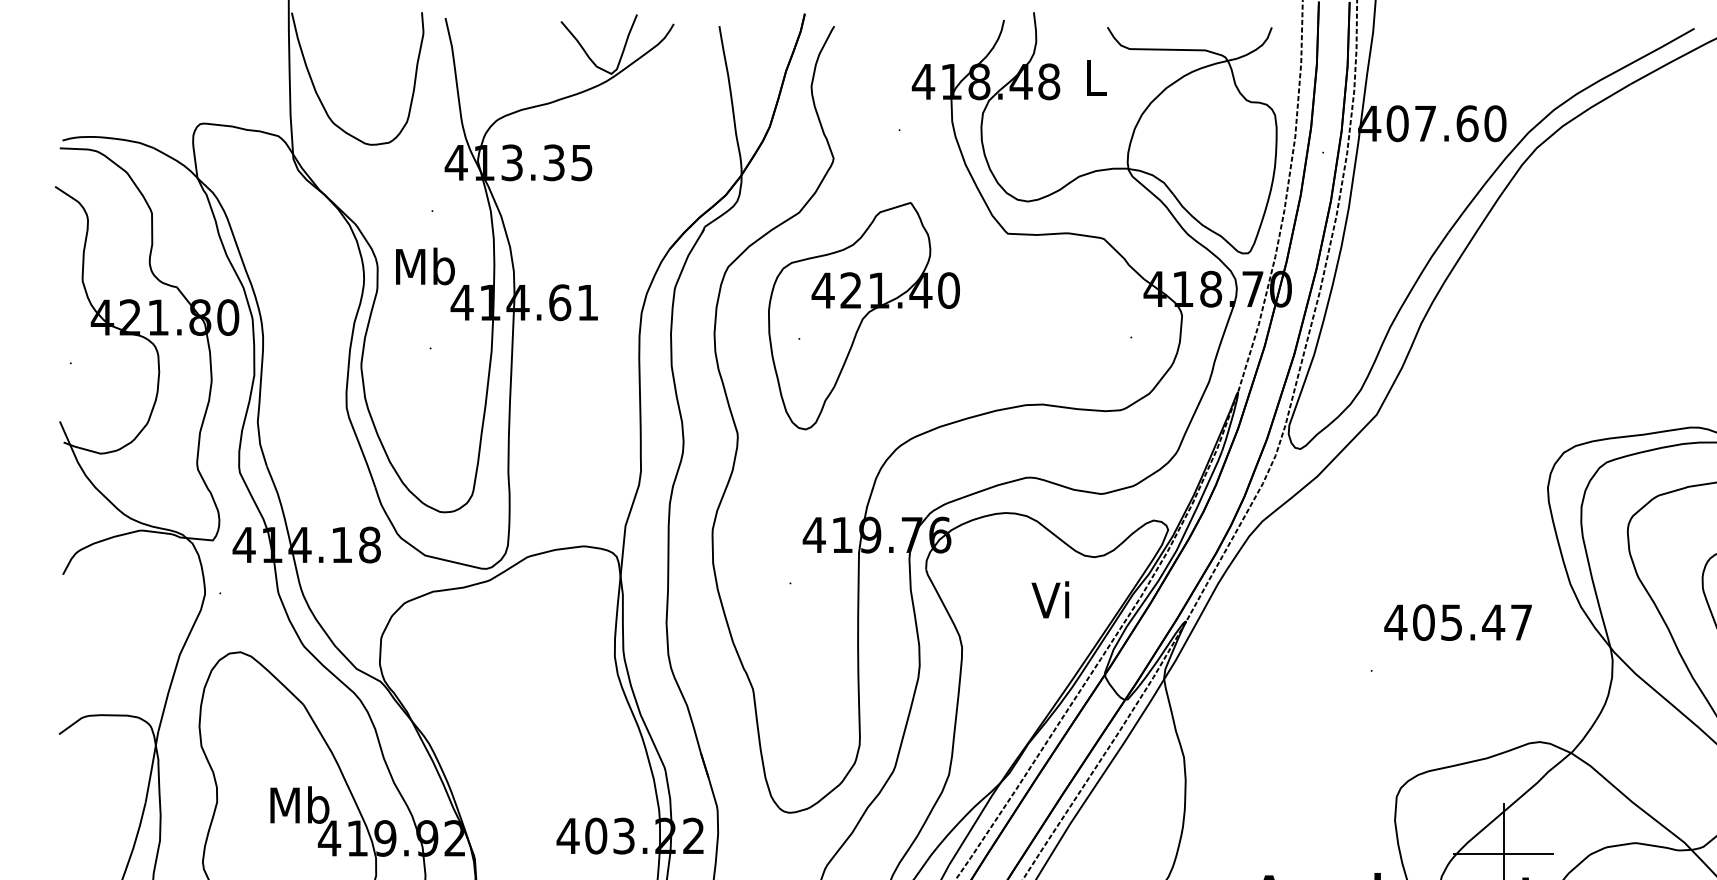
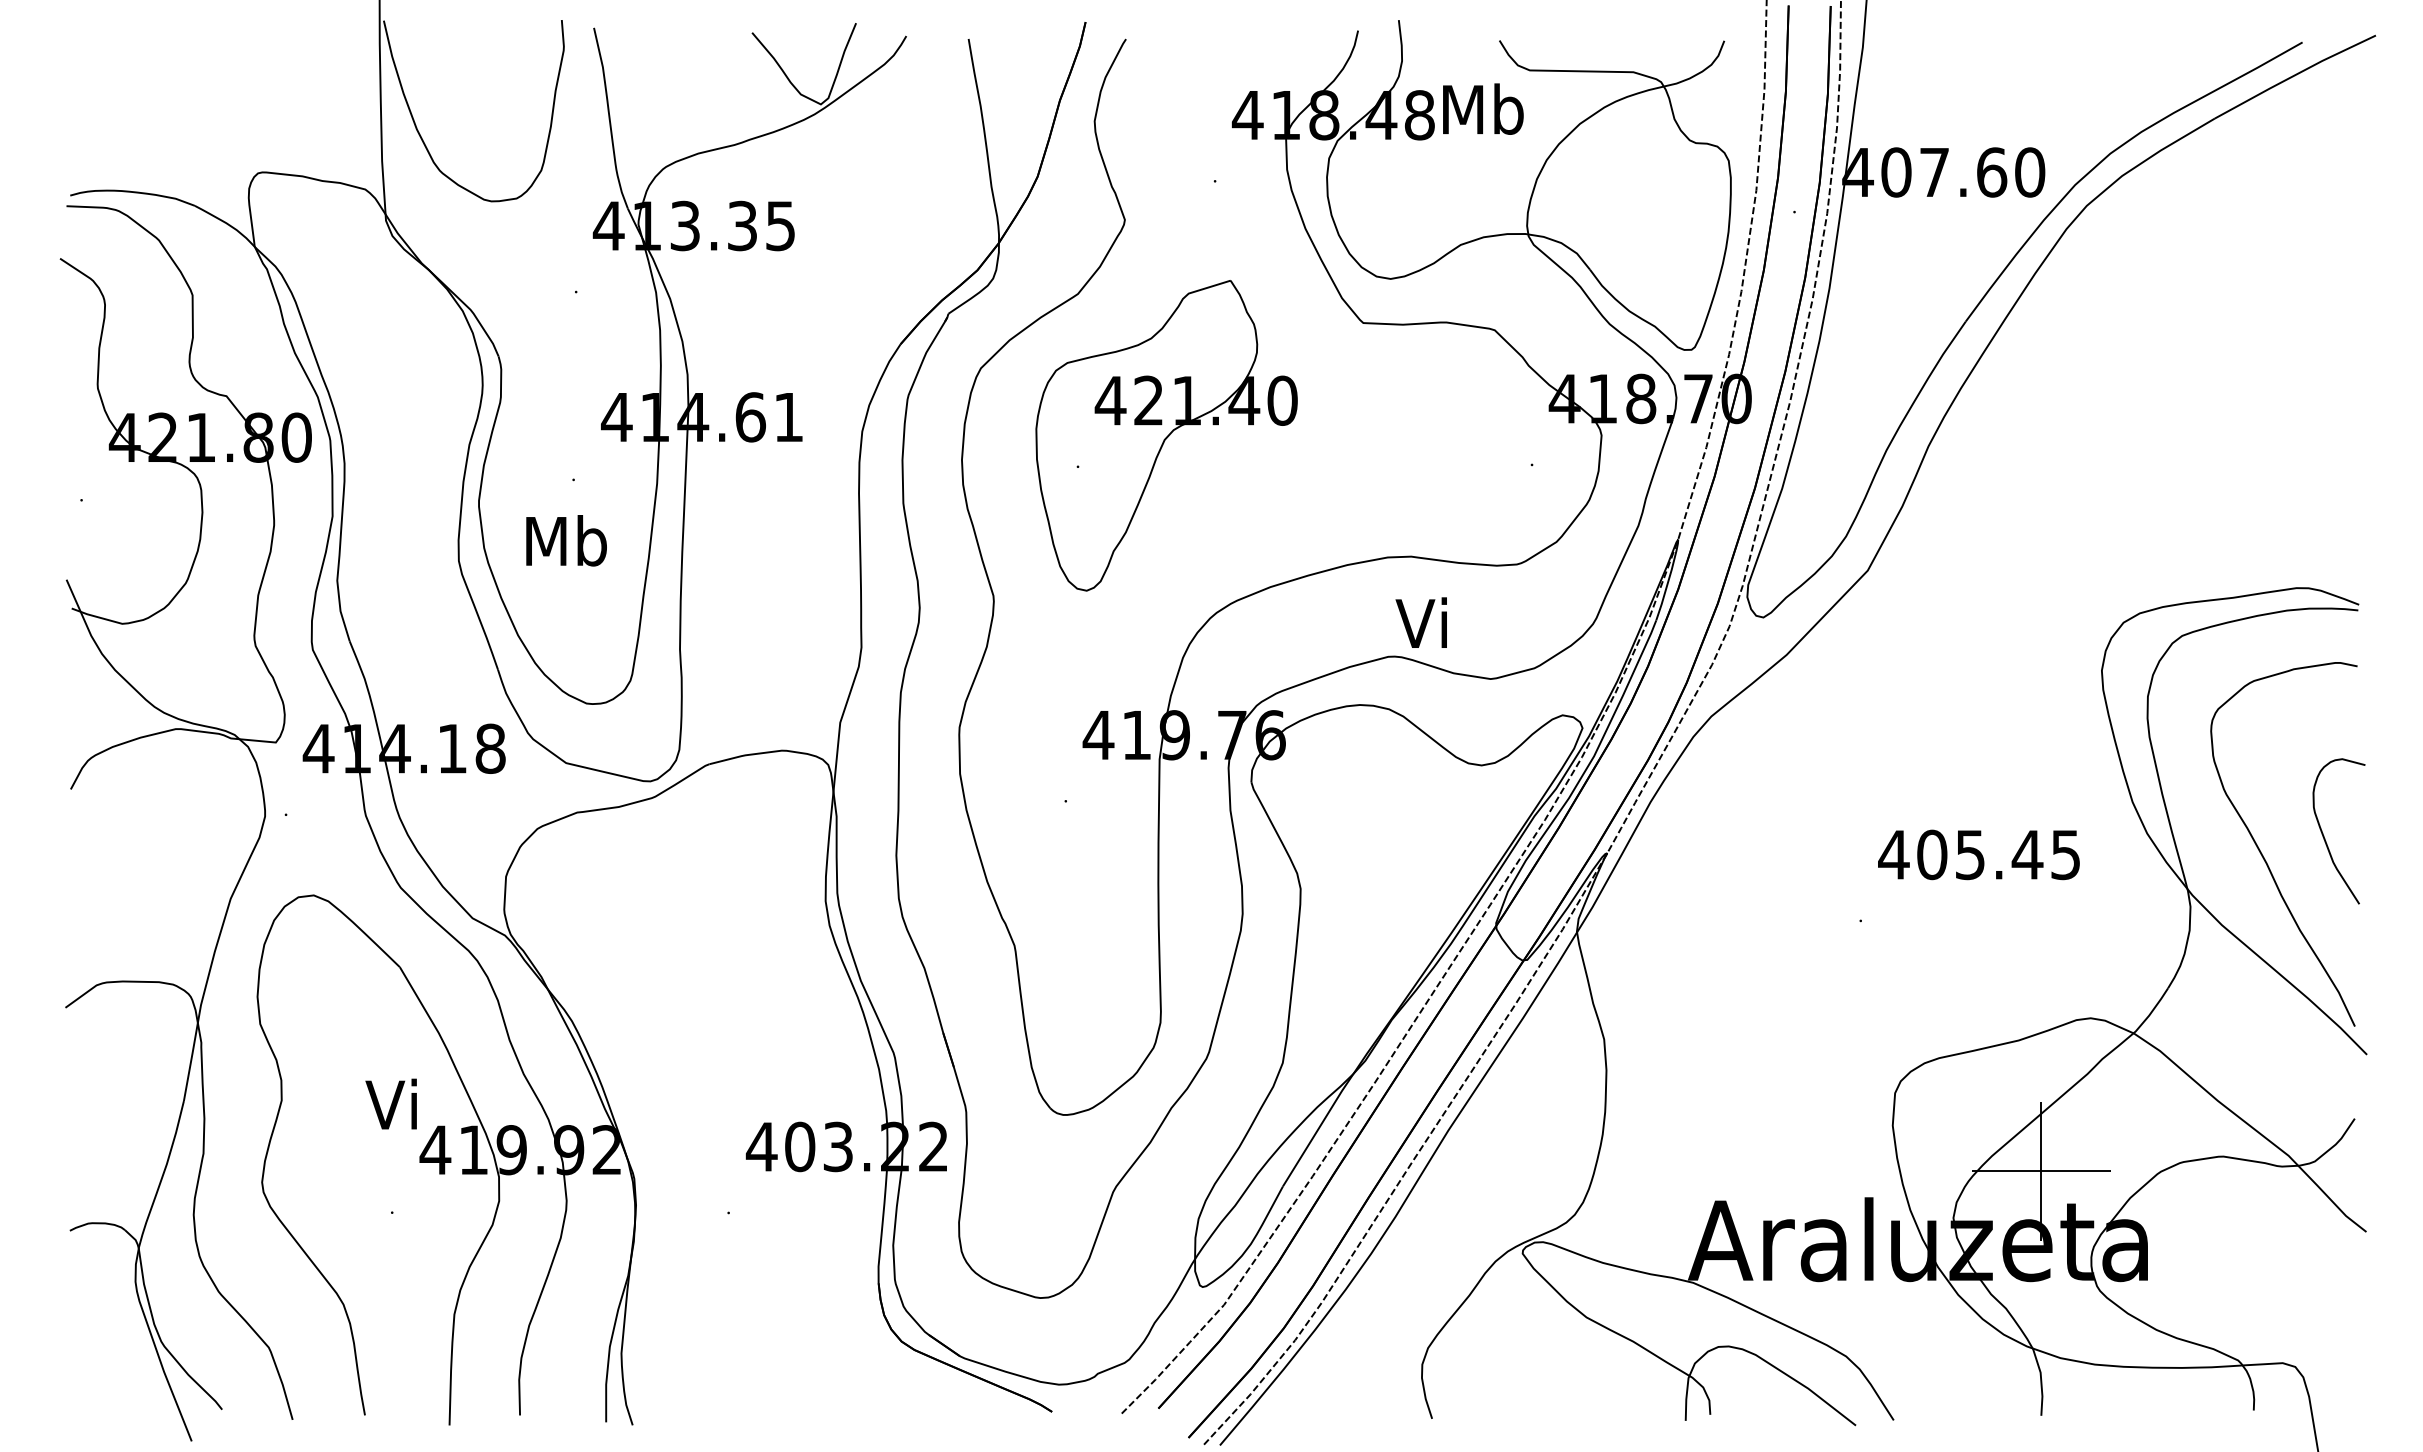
text: (1095, 76) -> (1483, 108), L -> Mb
text: (425, 266) -> (566, 540), moved
text: (1049, 599) -> (1420, 622), moved
text: (1521, 623) -> (2065, 855), 405.47 -> 405.45
text: (299, 805) -> (394, 1104), Mb -> Vi

